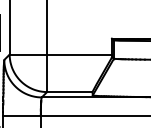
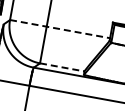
line: (61, 54) -> (60, 29), solid -> dashed
line: (69, 92) -> (61, 67), solid -> dashed

